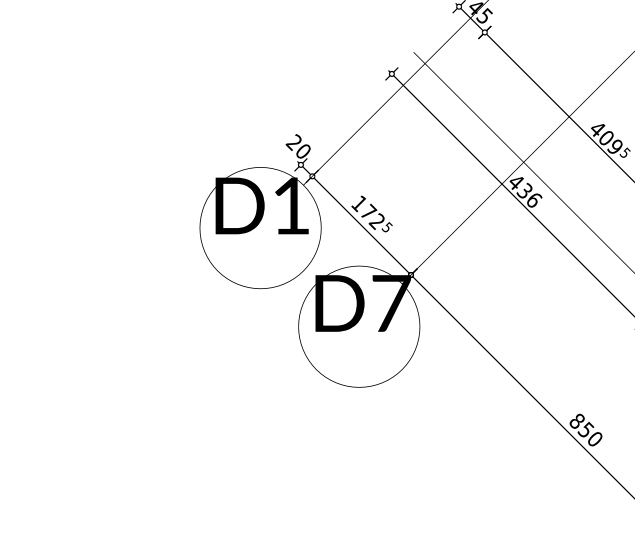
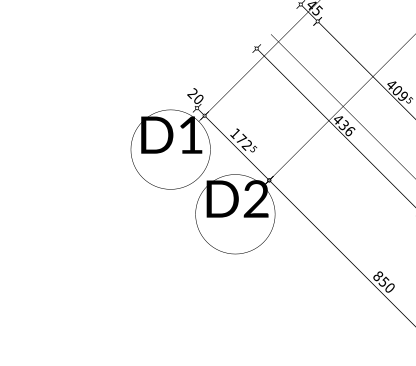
text: (391, 302) -> (256, 198), D7 -> D2

